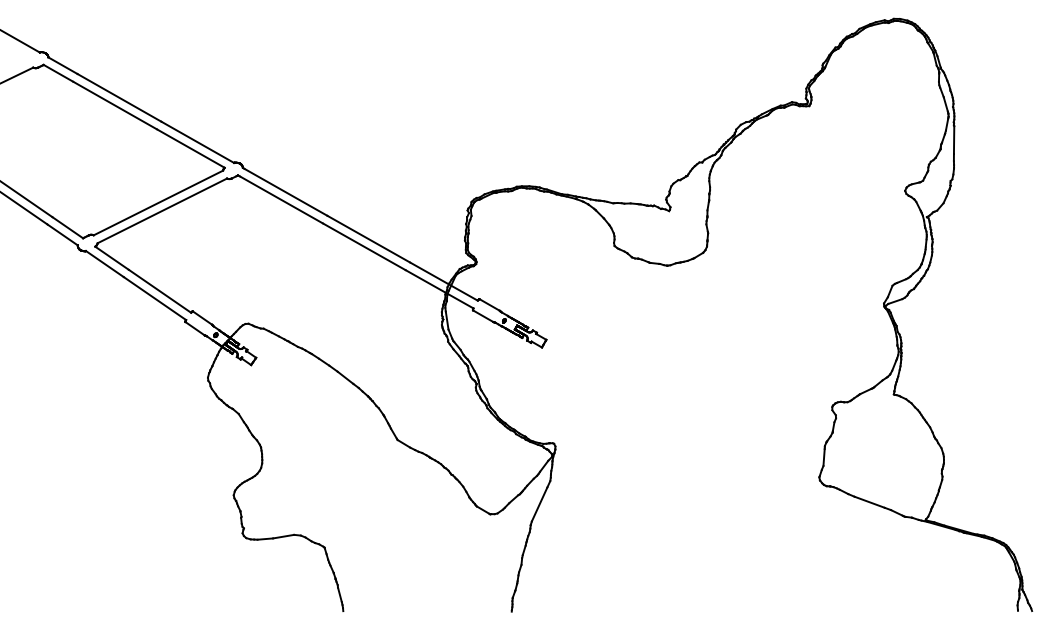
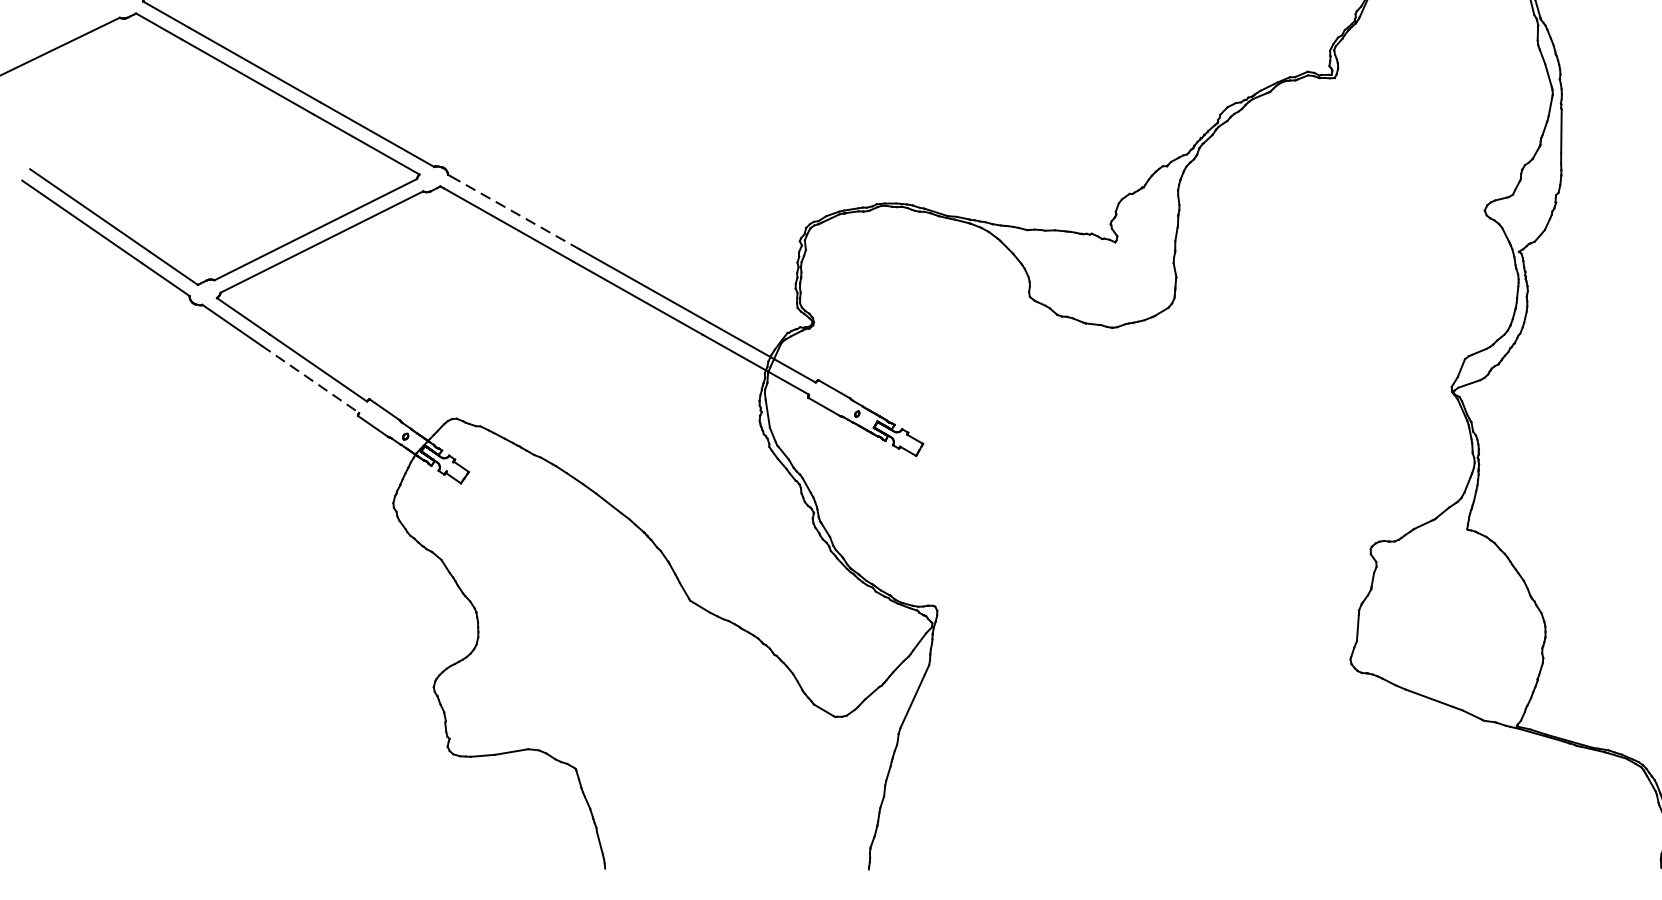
line: (285, 192) -> (514, 213), solid -> dashed
line: (154, 298) -> (309, 379), solid -> dashed

